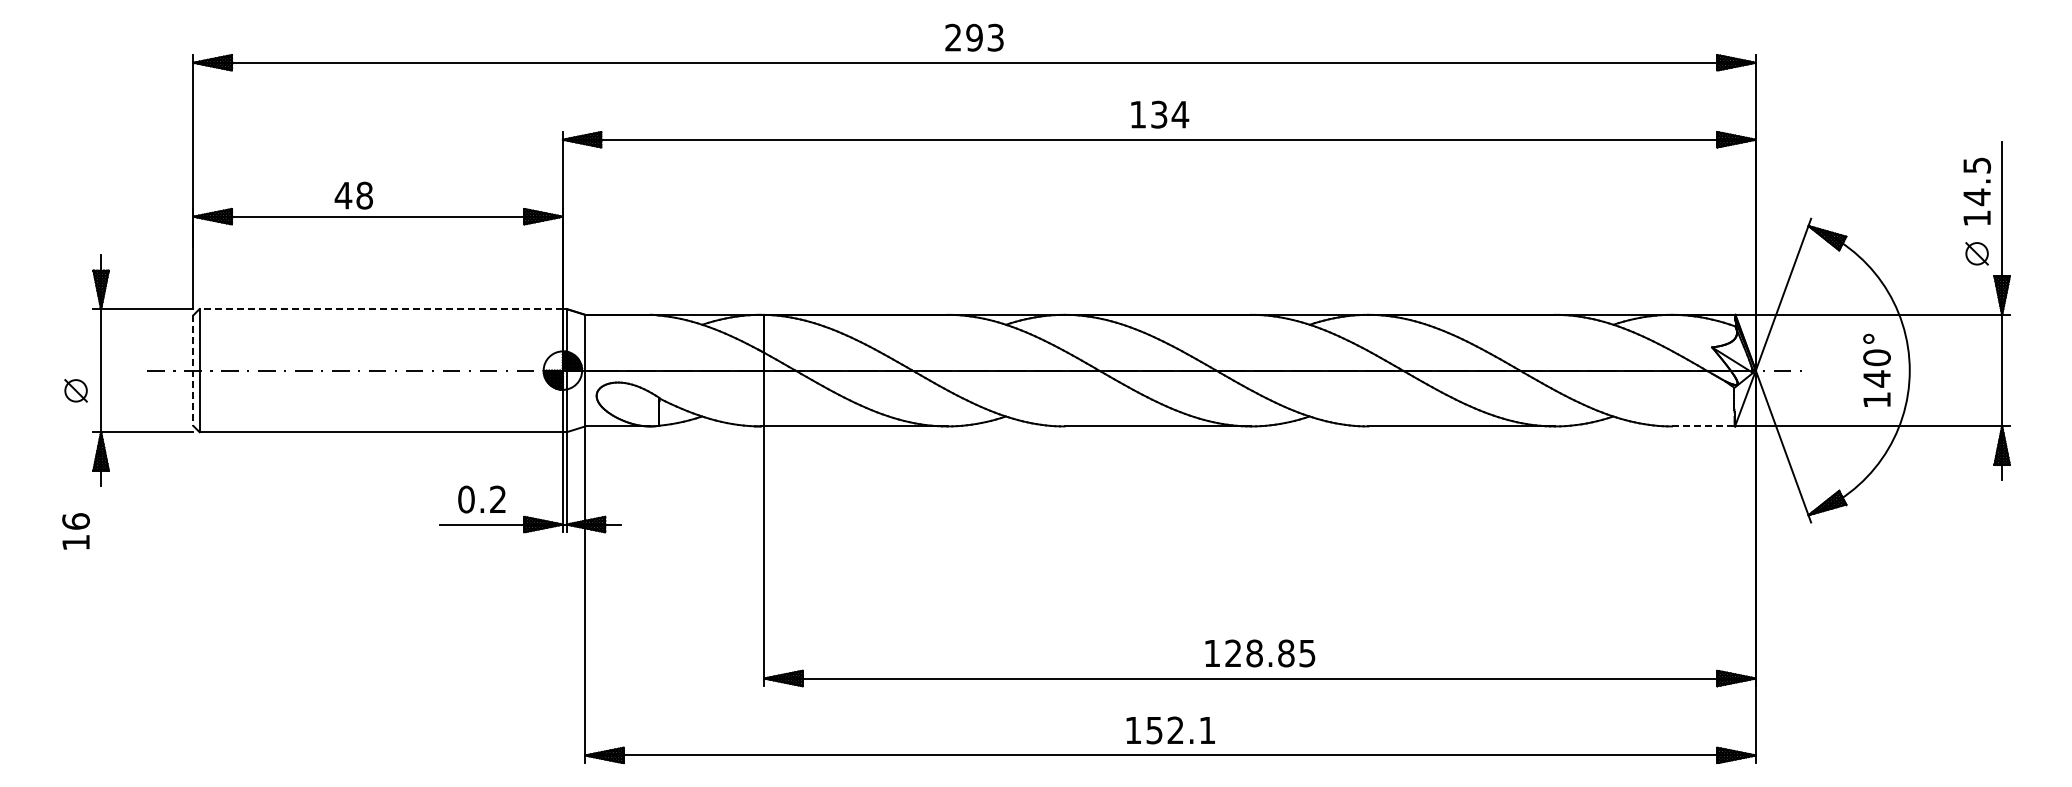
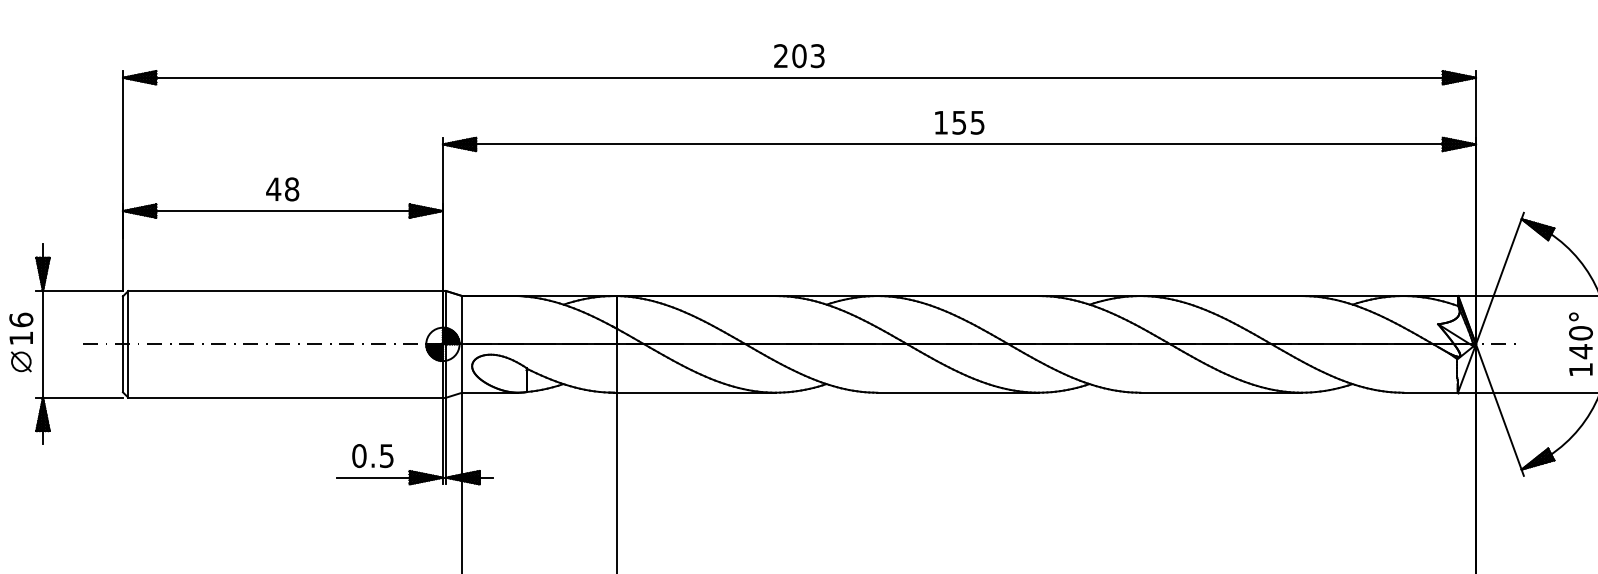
text: (974, 37) -> (799, 55), 293 -> 203
text: (1170, 114) -> (969, 122), 134 -> 155
text: (353, 195) -> (282, 189), moved
line: (381, 309) -> (285, 291), dashed -> solid
line: (193, 371) -> (123, 345), dashed -> solid
line: (1703, 426) -> (1430, 392), dashed -> solid
text: (497, 499) -> (386, 455), 0.2 -> 0.5
text: (75, 531) -> (20, 328), moved

